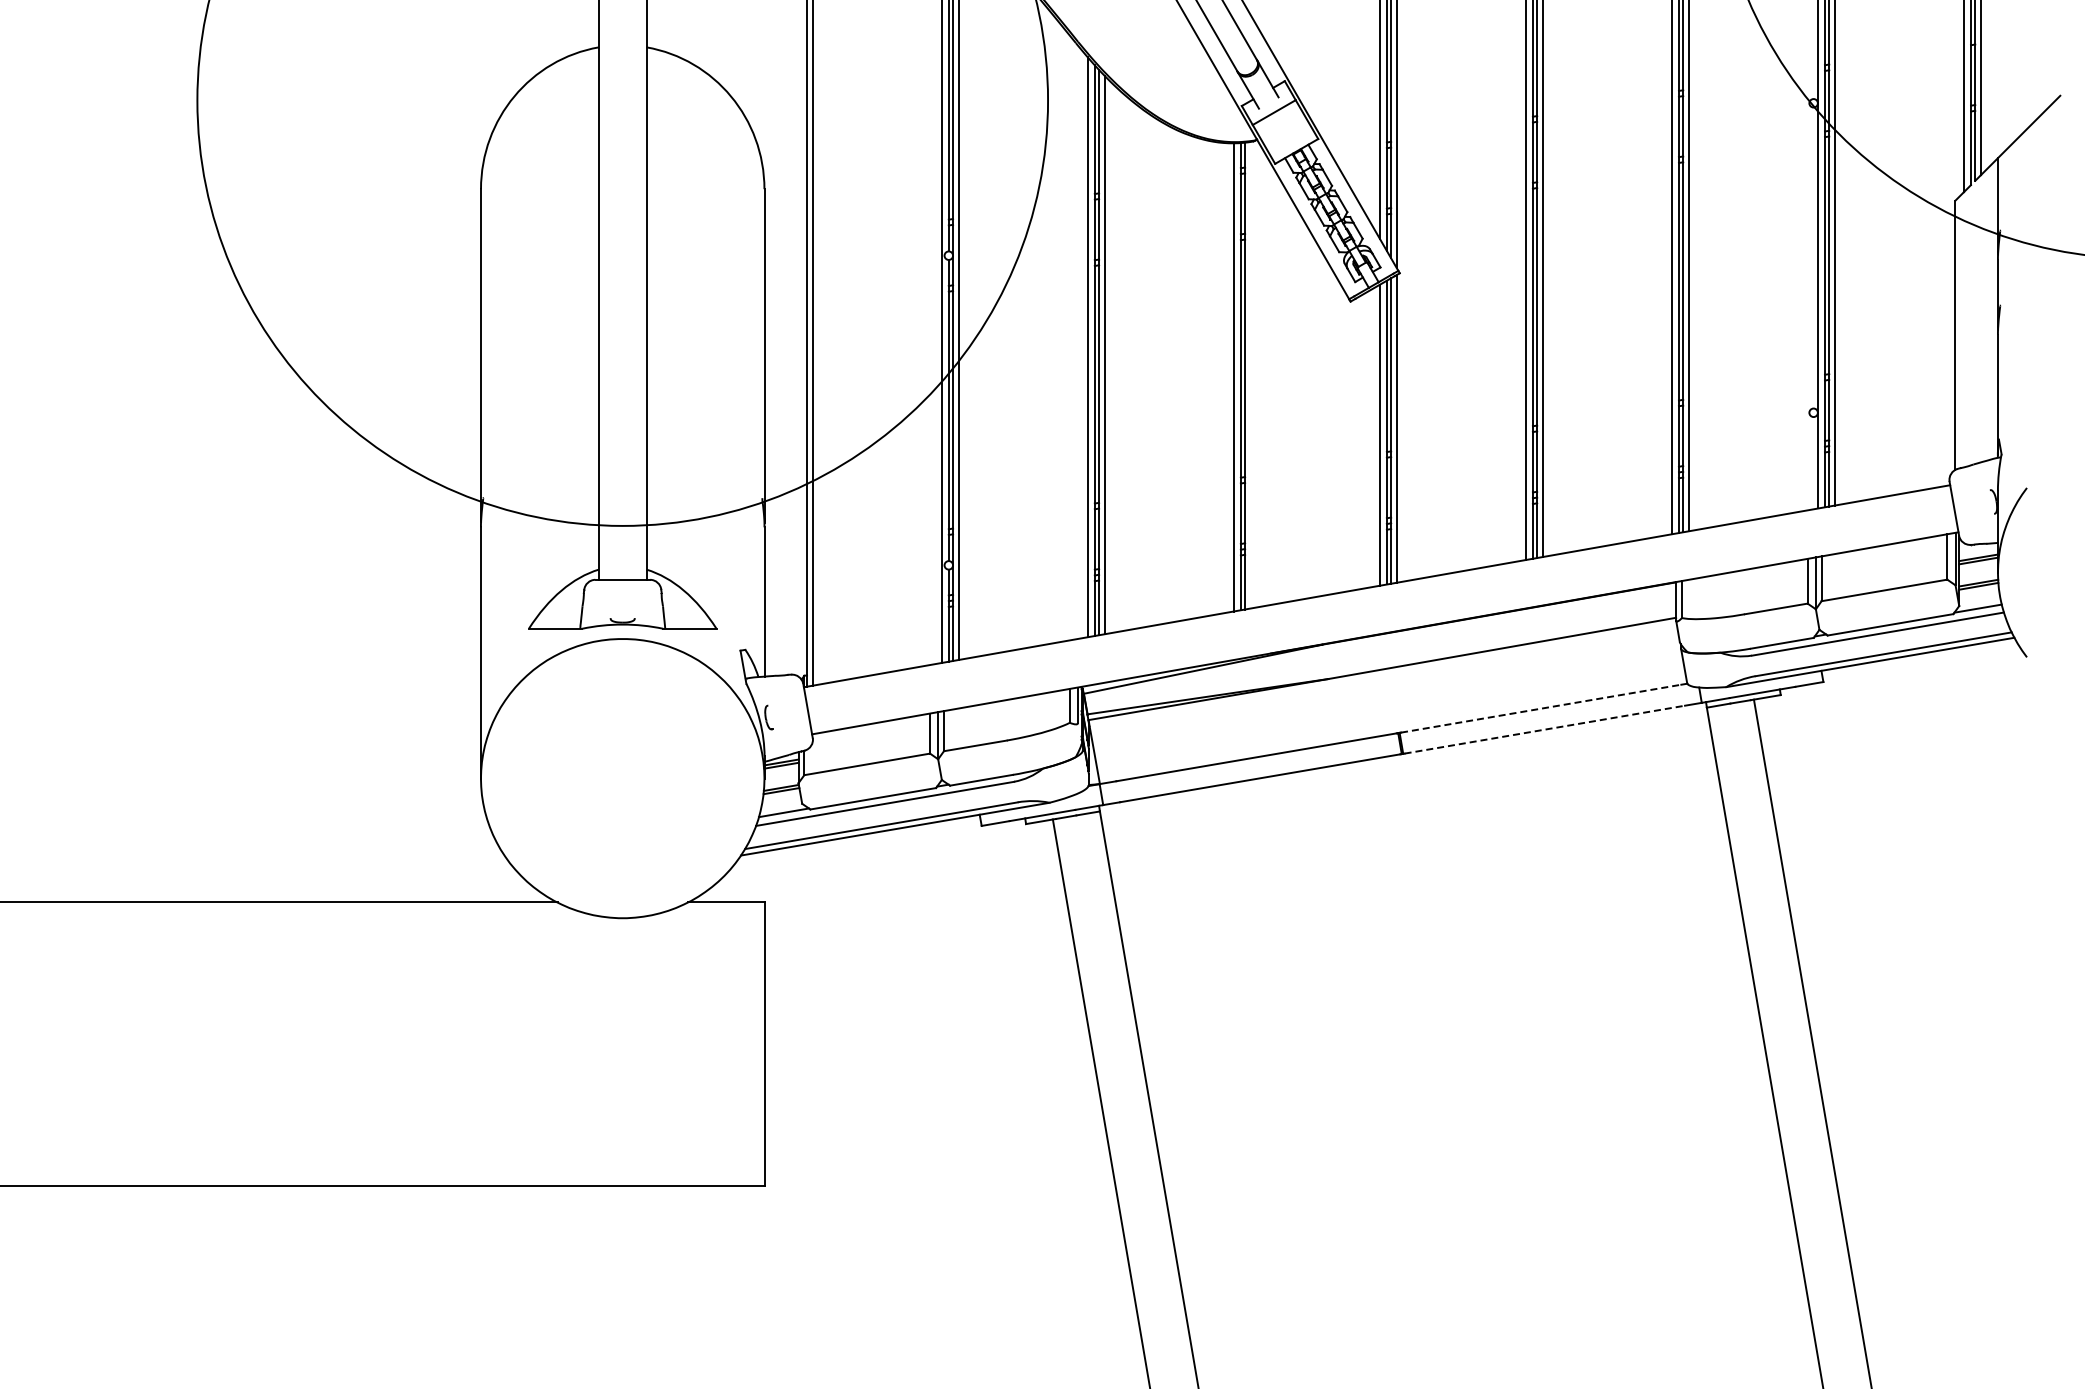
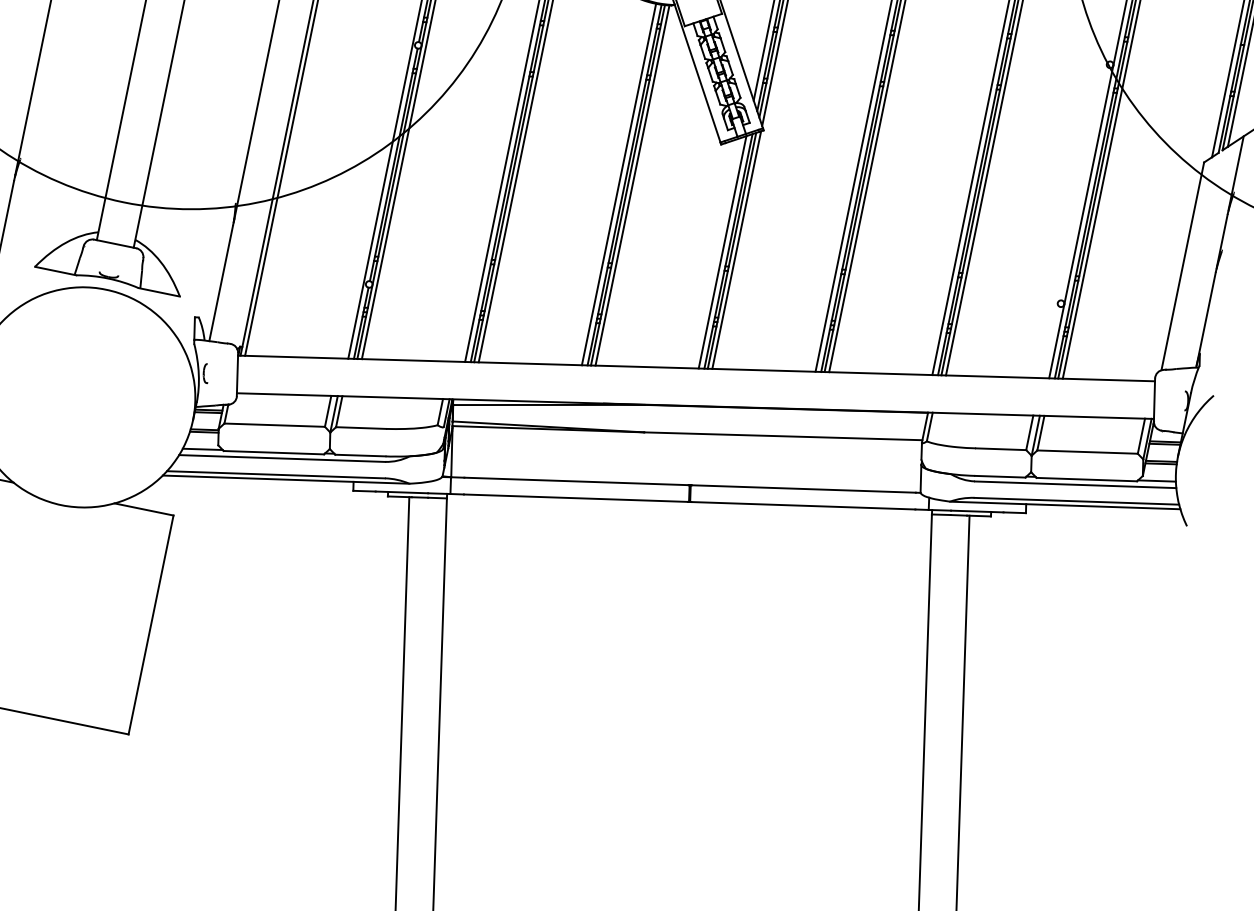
line: (1250, 374) -> (632, 184), added
line: (1541, 708) -> (804, 488), dashed -> solid
line: (1545, 729) -> (803, 505), dashed -> solid

